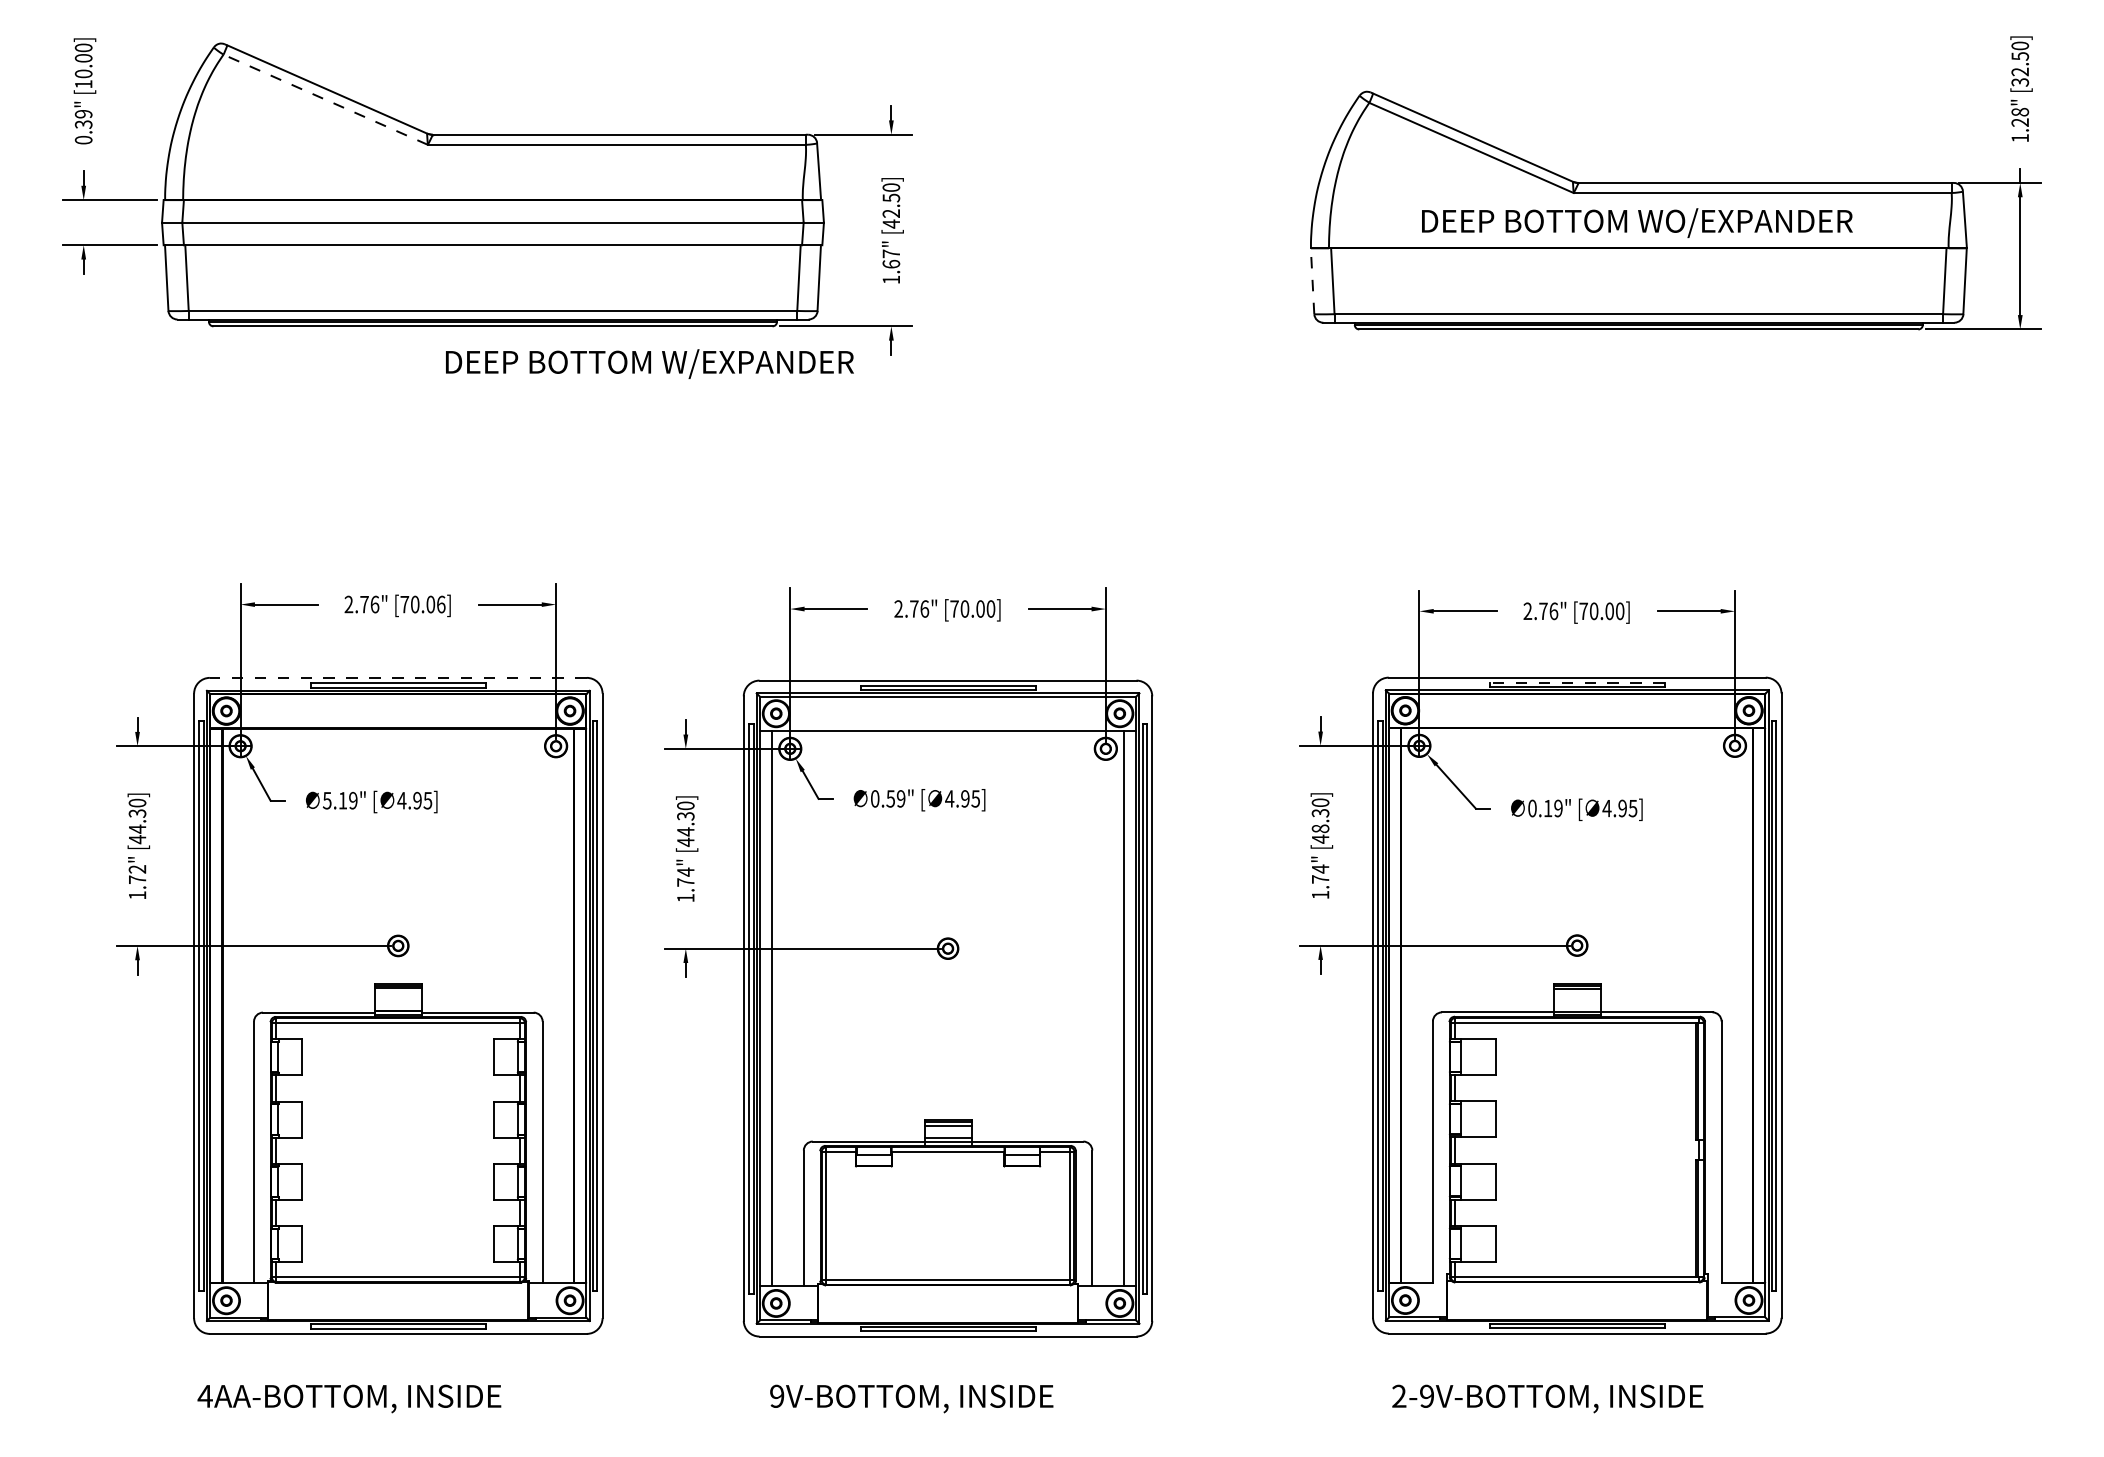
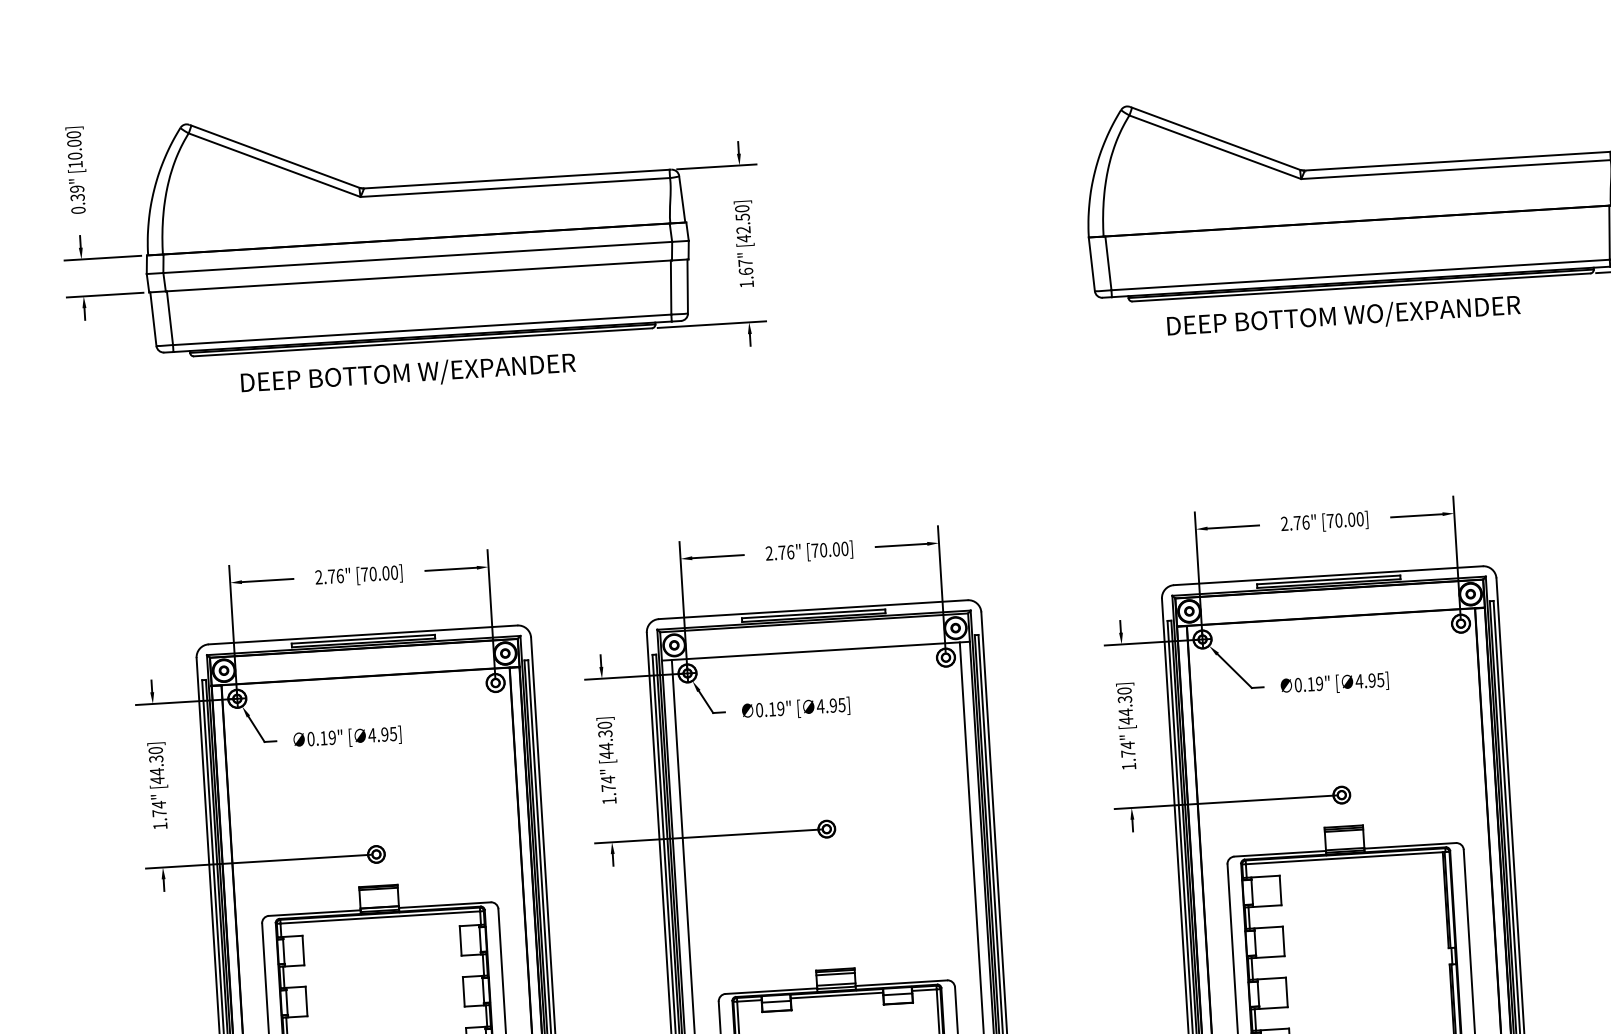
line: (325, 99) -> (274, 164), dashed -> solid
text: (1637, 222) -> (1344, 316), moved
line: (1312, 281) -> (1091, 264), dashed -> solid
text: (649, 363) -> (408, 373), moved
text: (441, 604) -> (394, 572), [70.06] -> [70.00]
line: (397, 677) -> (362, 634), dashed -> solid
line: (1576, 682) -> (1328, 579), dashed -> solid
text: (890, 798) -> (772, 709), 0.59" -> 0.19"
text: (326, 800) -> (310, 738), 5.19" -> 0.19"
text: (1320, 828) -> (1125, 712), [48.30] -> [44.30]
text: (137, 869) -> (159, 804), 1.72" -> 1.74"

